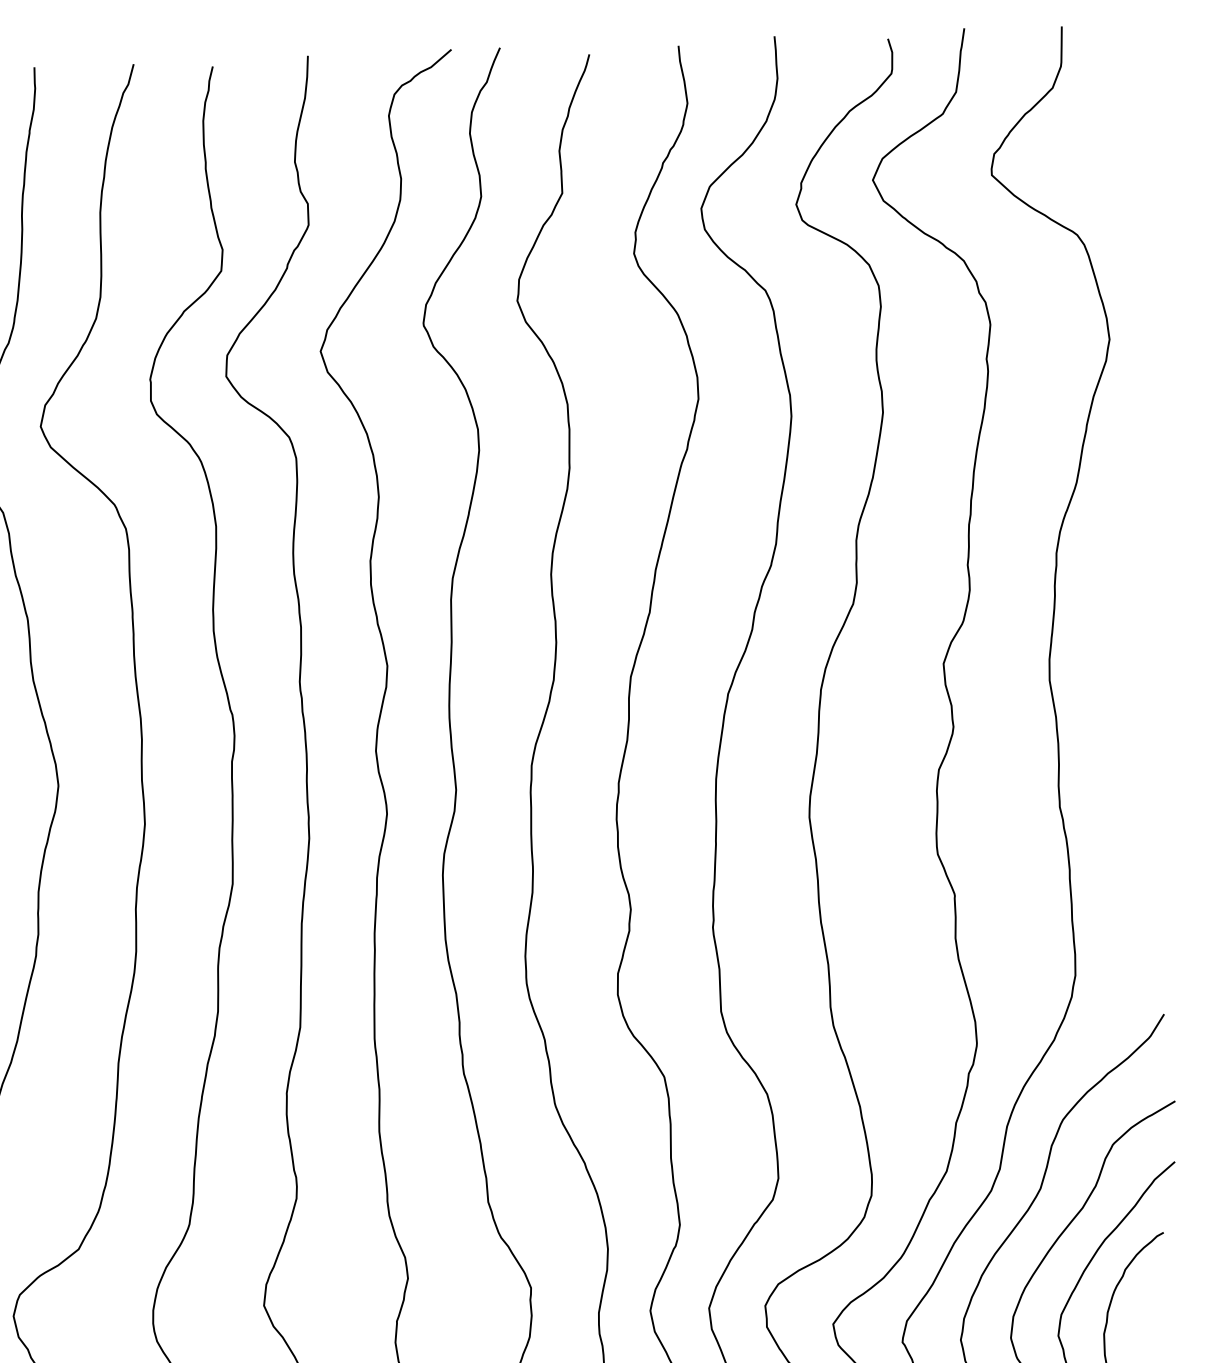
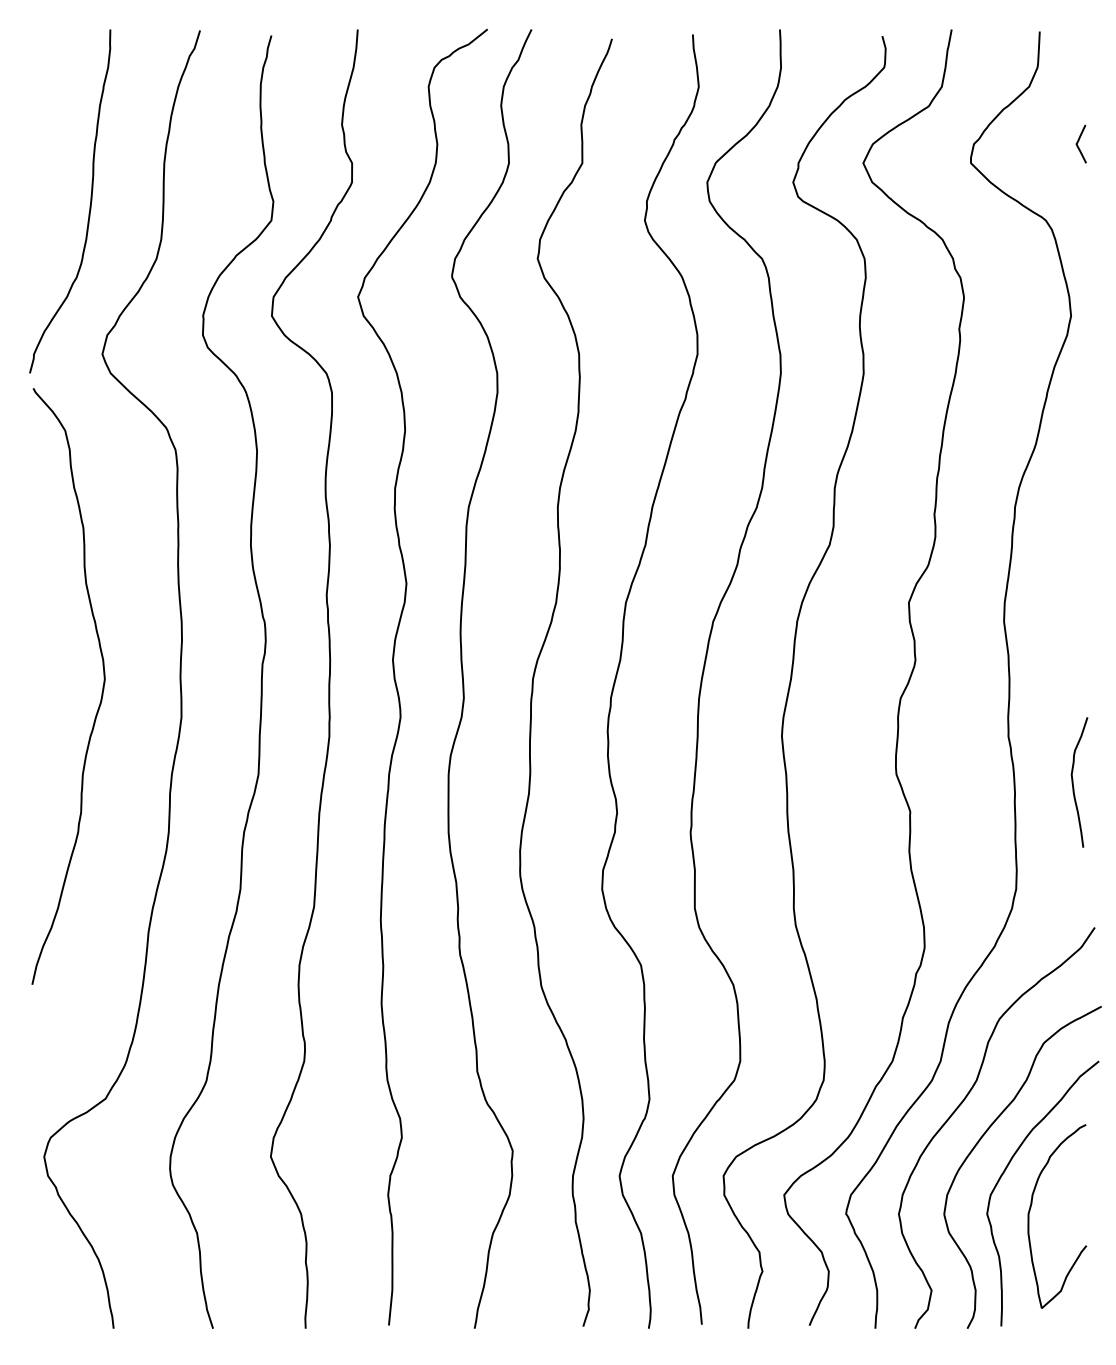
curve: (1109, 147) -> (1078, 142), added
curve: (1133, 854) -> (1073, 782), added

